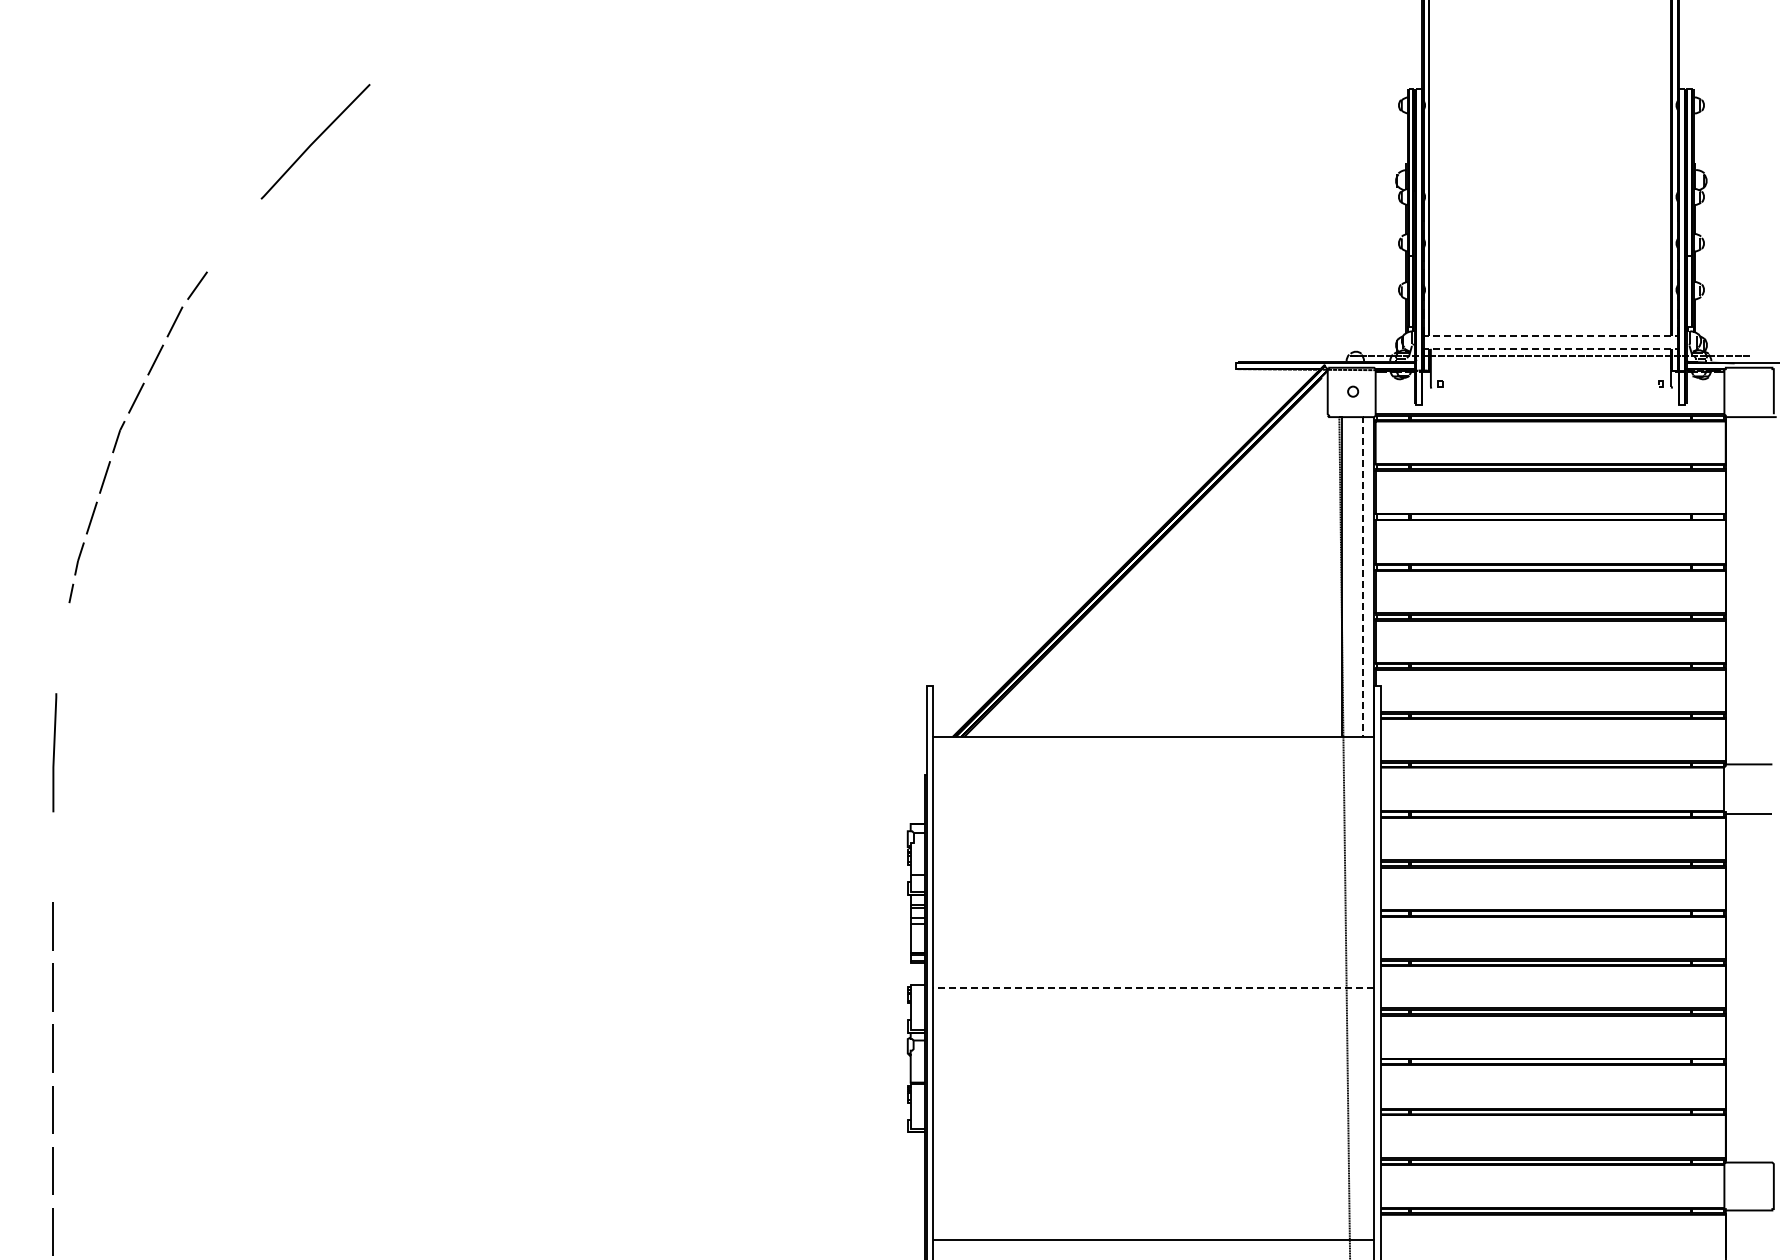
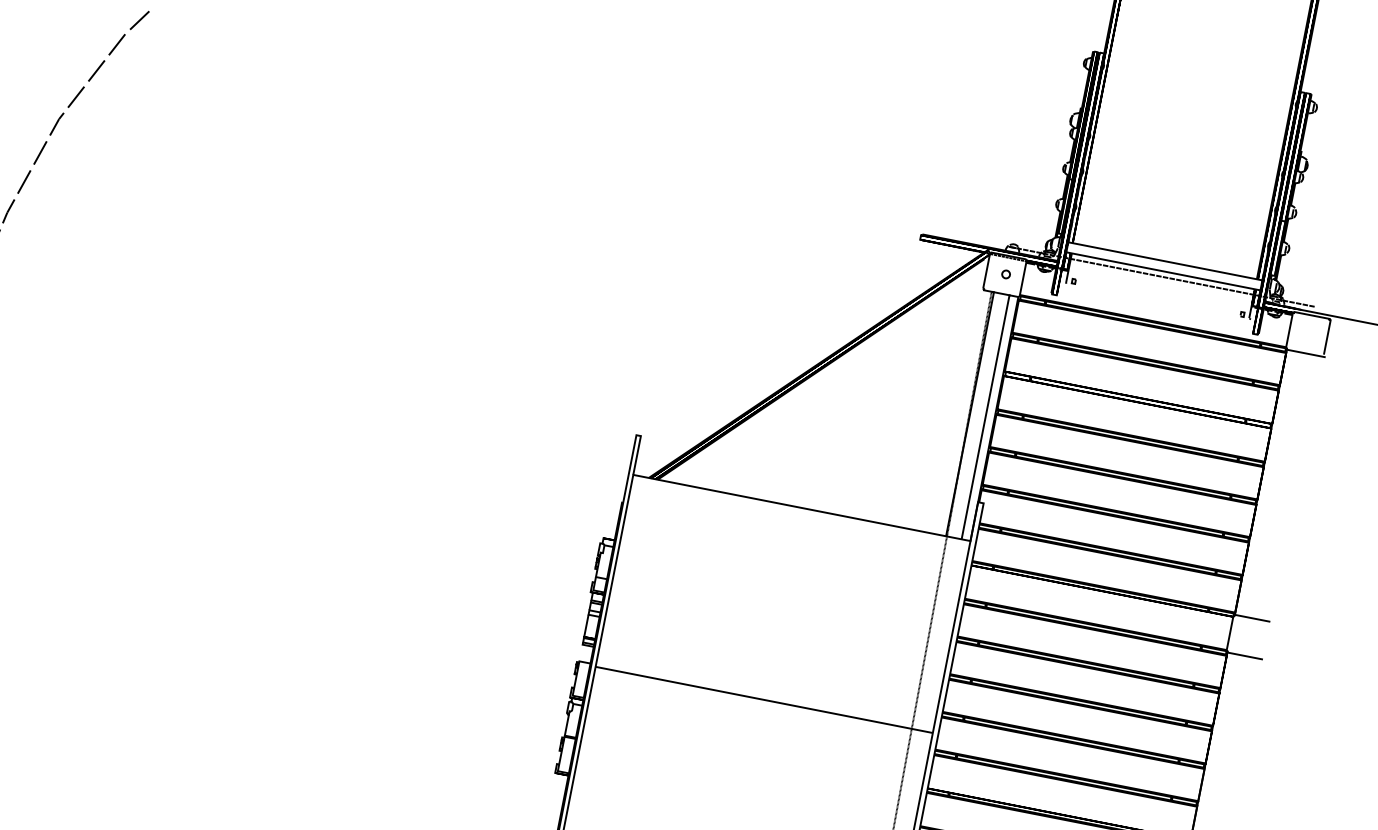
line: (1550, 335) -> (1165, 261), dashed -> solid
line: (1550, 348) -> (1163, 271), dashed -> solid
line: (1362, 575) -> (985, 416), dashed -> solid
line: (1153, 988) -> (764, 700), dashed -> solid

